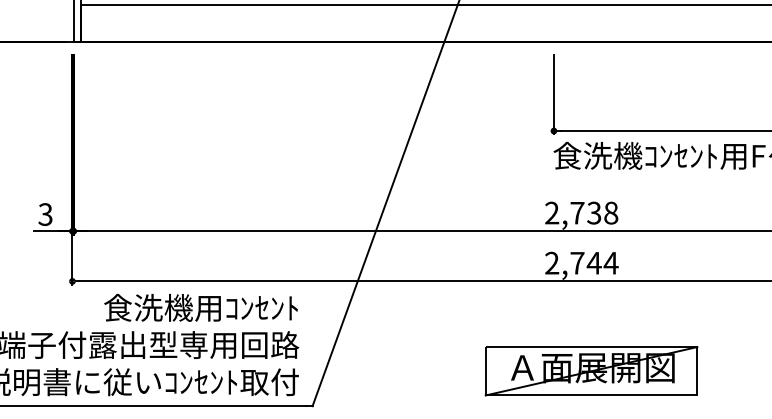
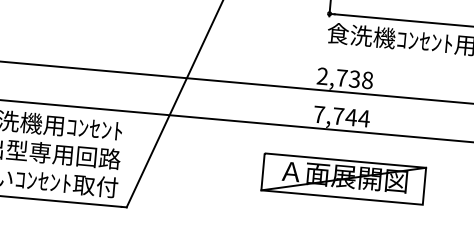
text: (552, 262) -> (319, 114), 2,744 -> 7,744
part: (591, 371) -> (343, 179), moved

